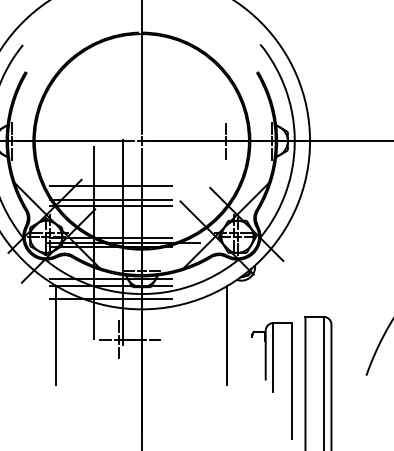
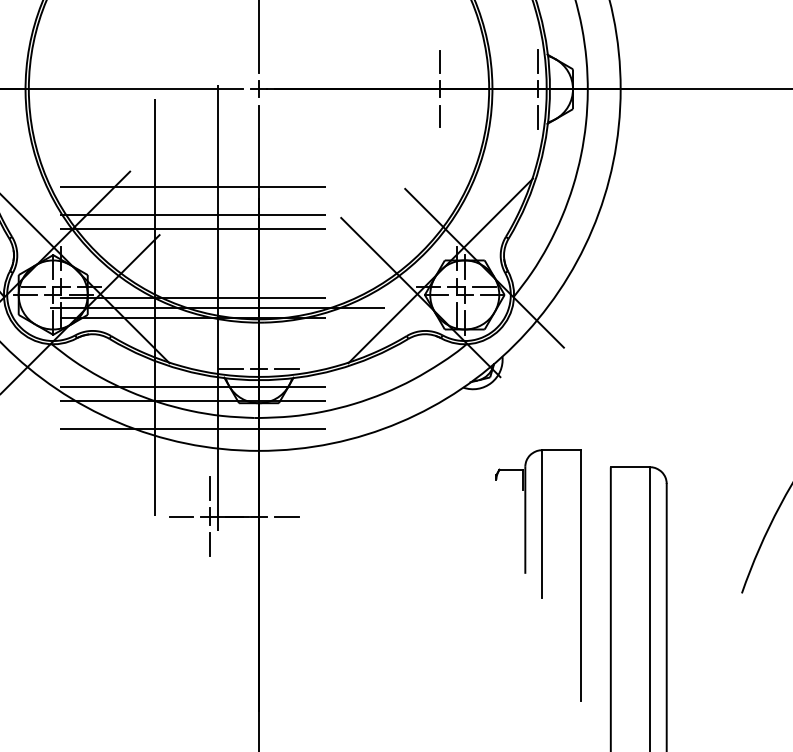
line: (56, 334) -> (75, 504), removed
line: (227, 334) -> (443, 504), removed
part: (271, 380) -> (537, 573), moved

